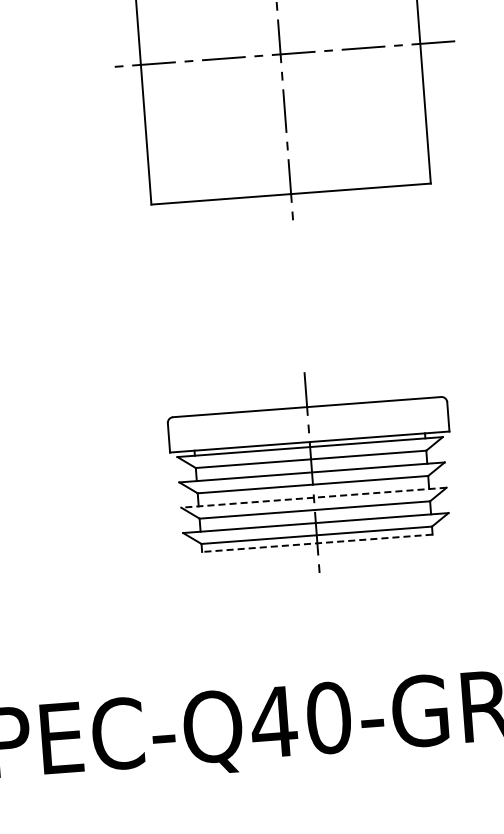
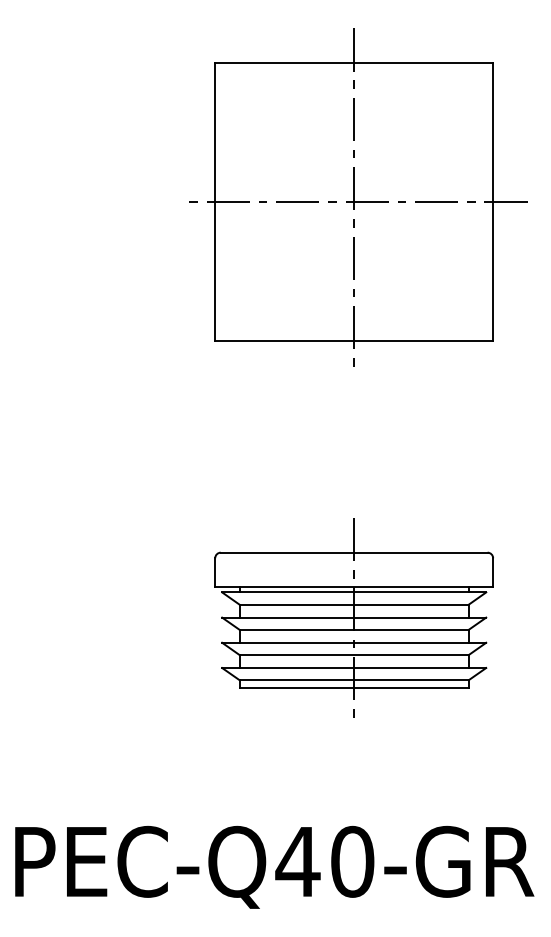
line: (313, 497) -> (353, 642), dashed -> solid
line: (317, 543) -> (354, 688), dashed -> solid

